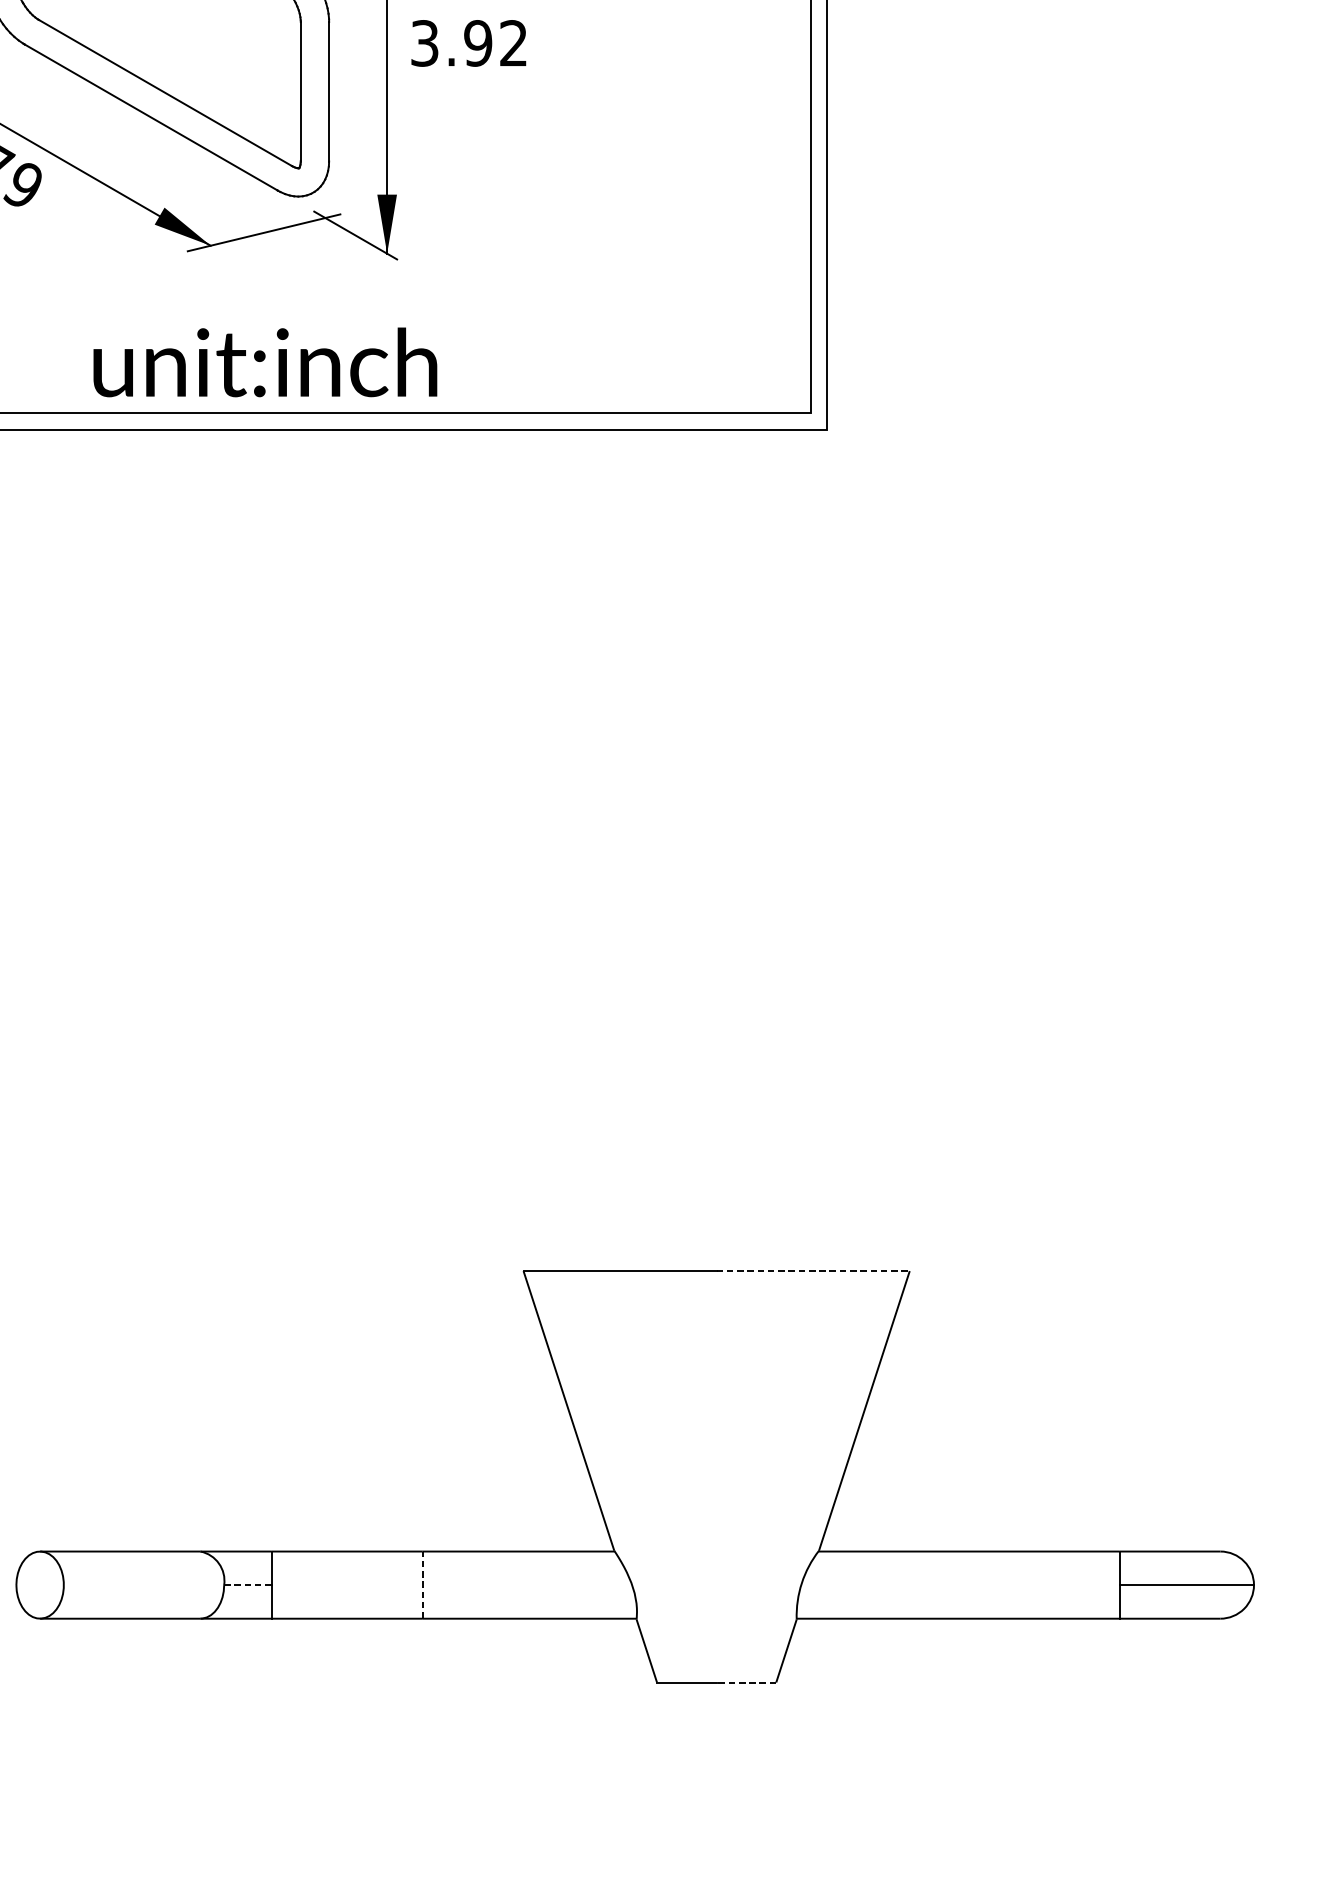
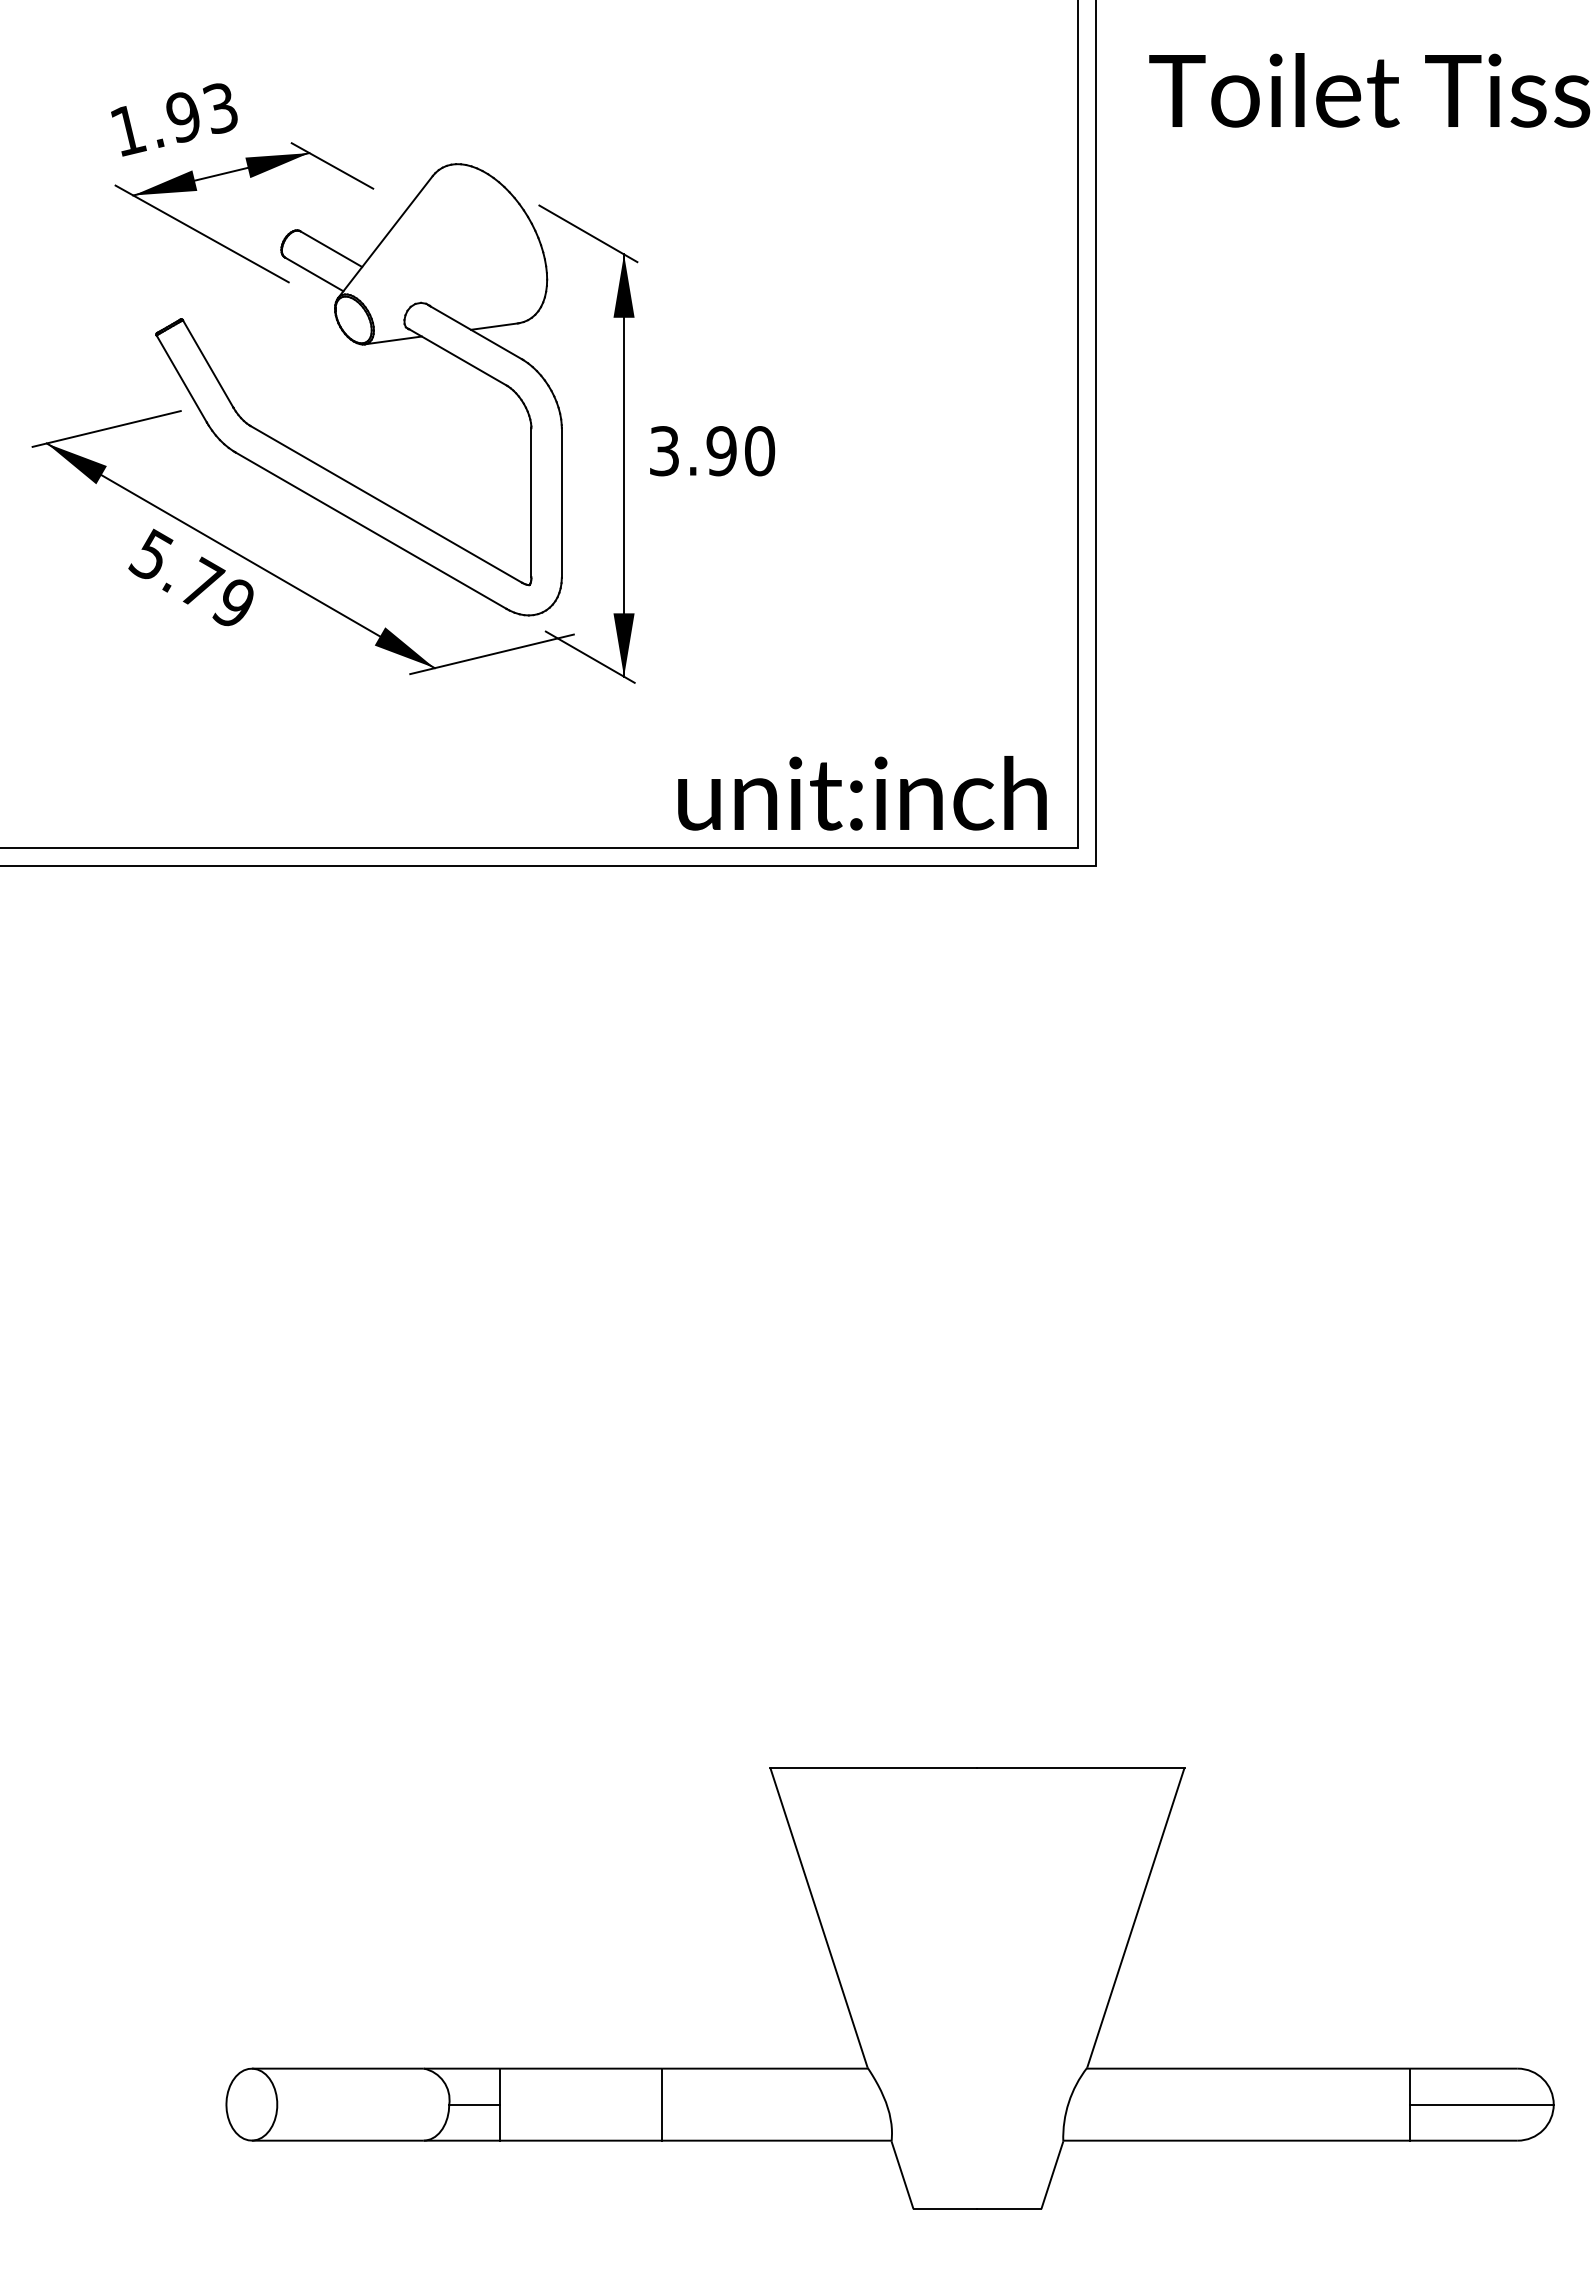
text: (514, 43) -> (760, 451), 3.92 -> 3.90
text: (265, 362) -> (862, 793), moved
line: (812, 1270) -> (1080, 1767), dashed -> solid
line: (248, 1584) -> (475, 2104), dashed -> solid
line: (423, 1584) -> (662, 2104), dashed -> solid
line: (746, 1682) -> (1009, 2209), dashed -> solid

